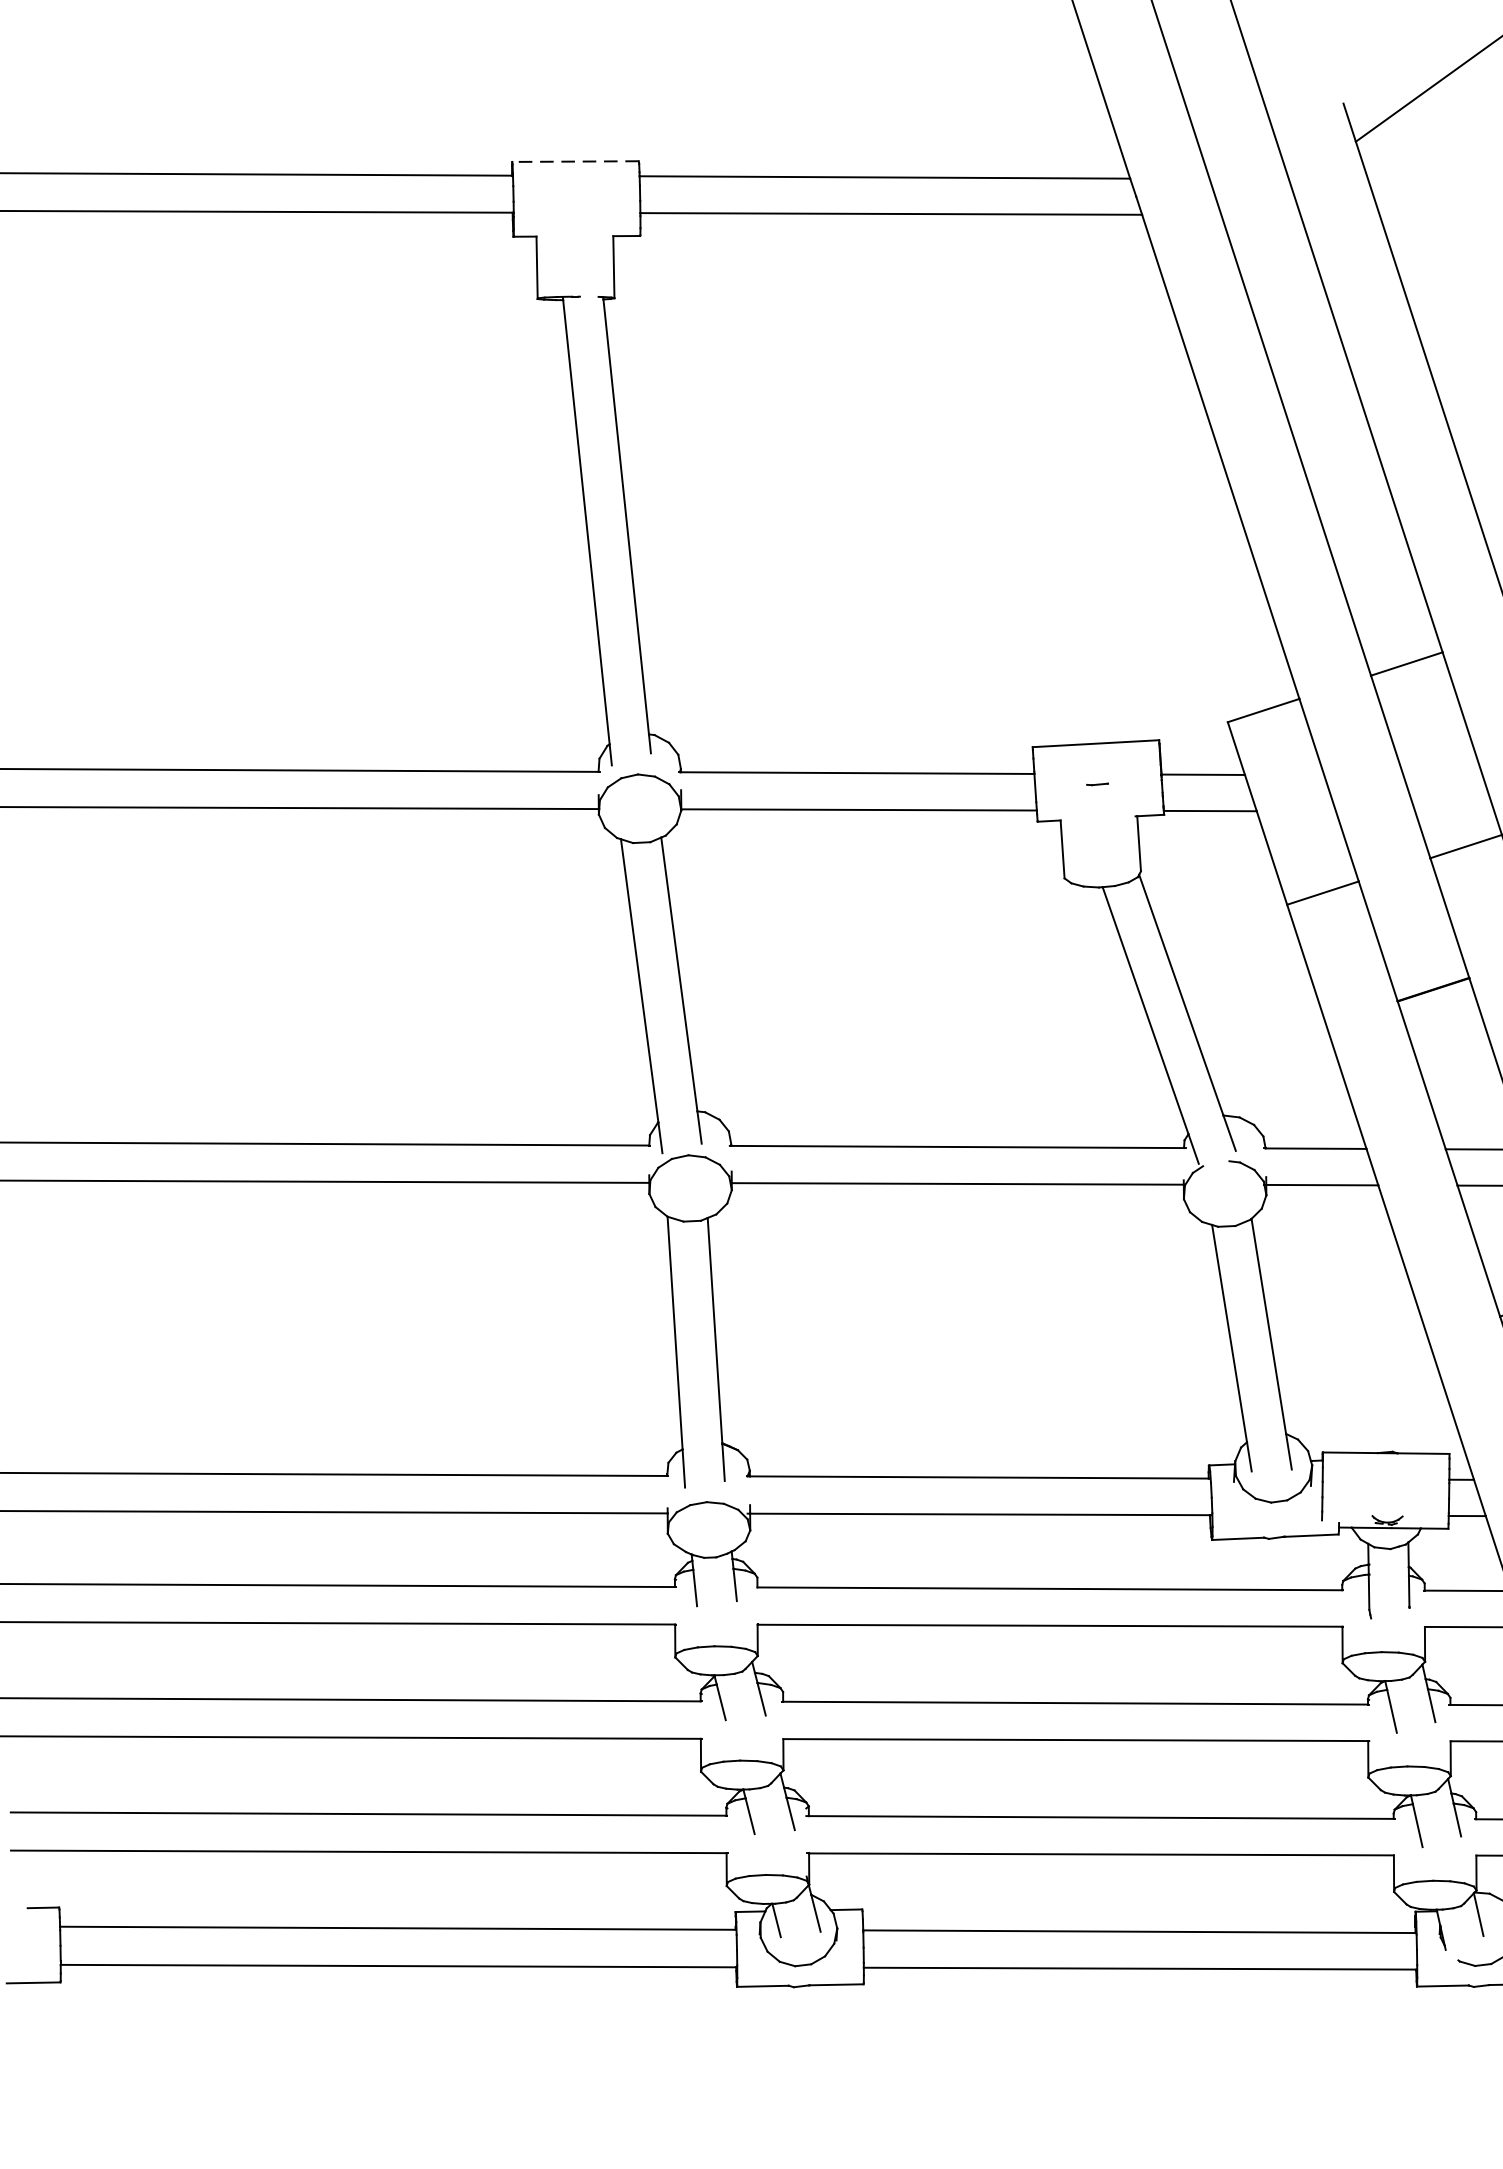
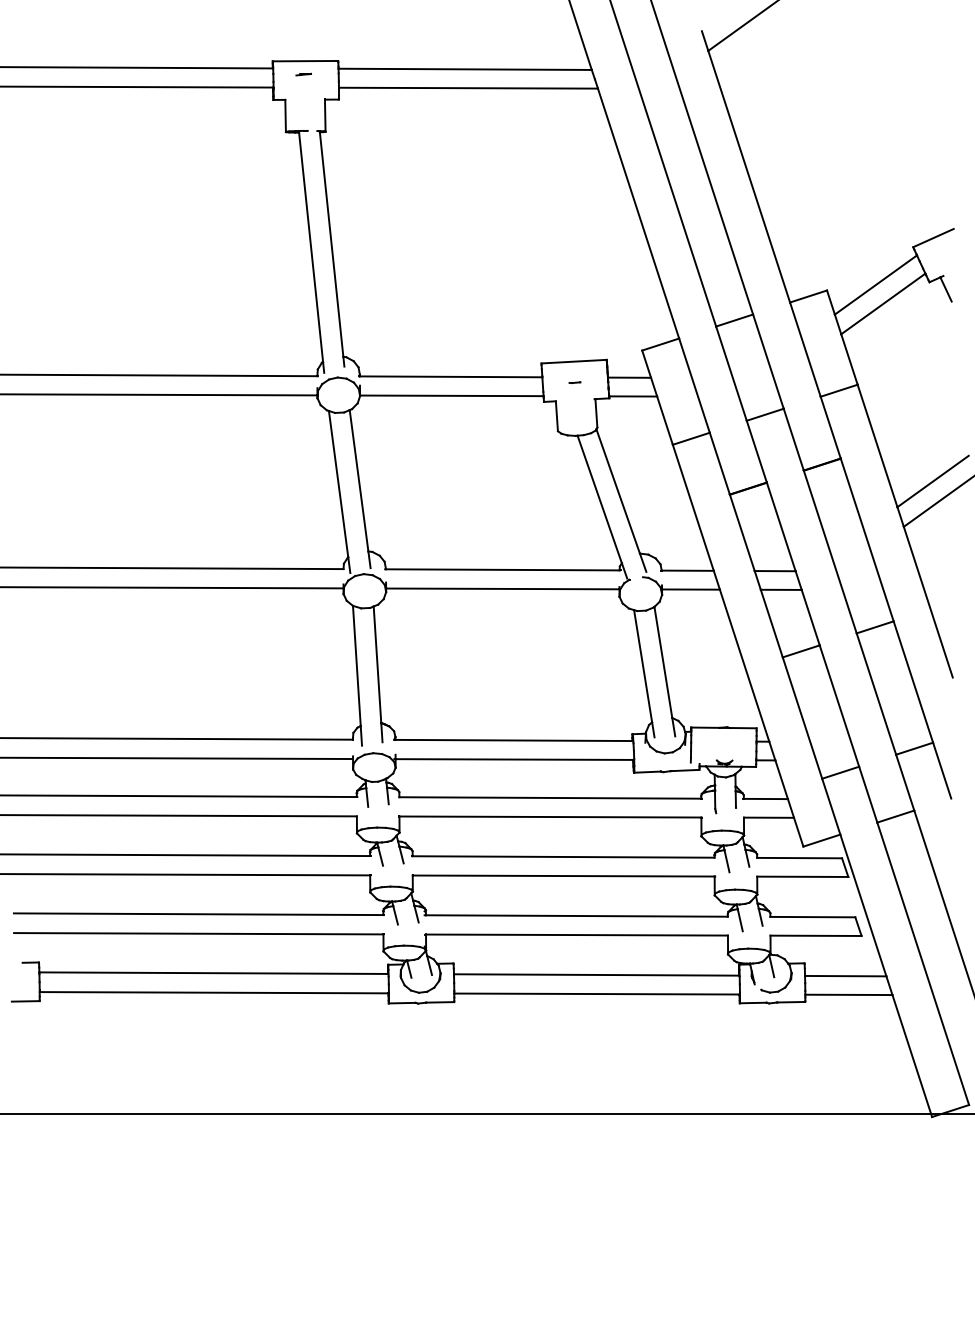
line: (575, 162) -> (305, 61), dashed -> solid
line: (571, 187) -> (303, 74), added

